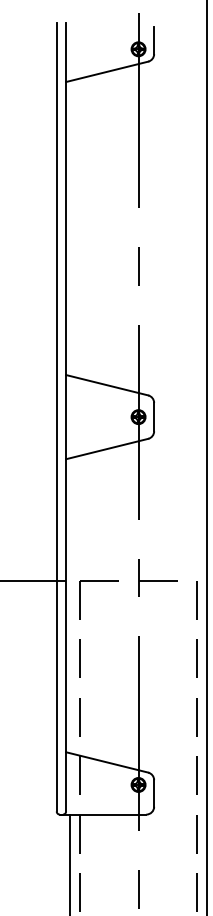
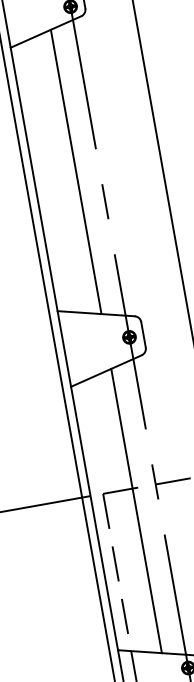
line: (112, 228) -> (75, 171), added
line: (112, 605) -> (136, 510), added

